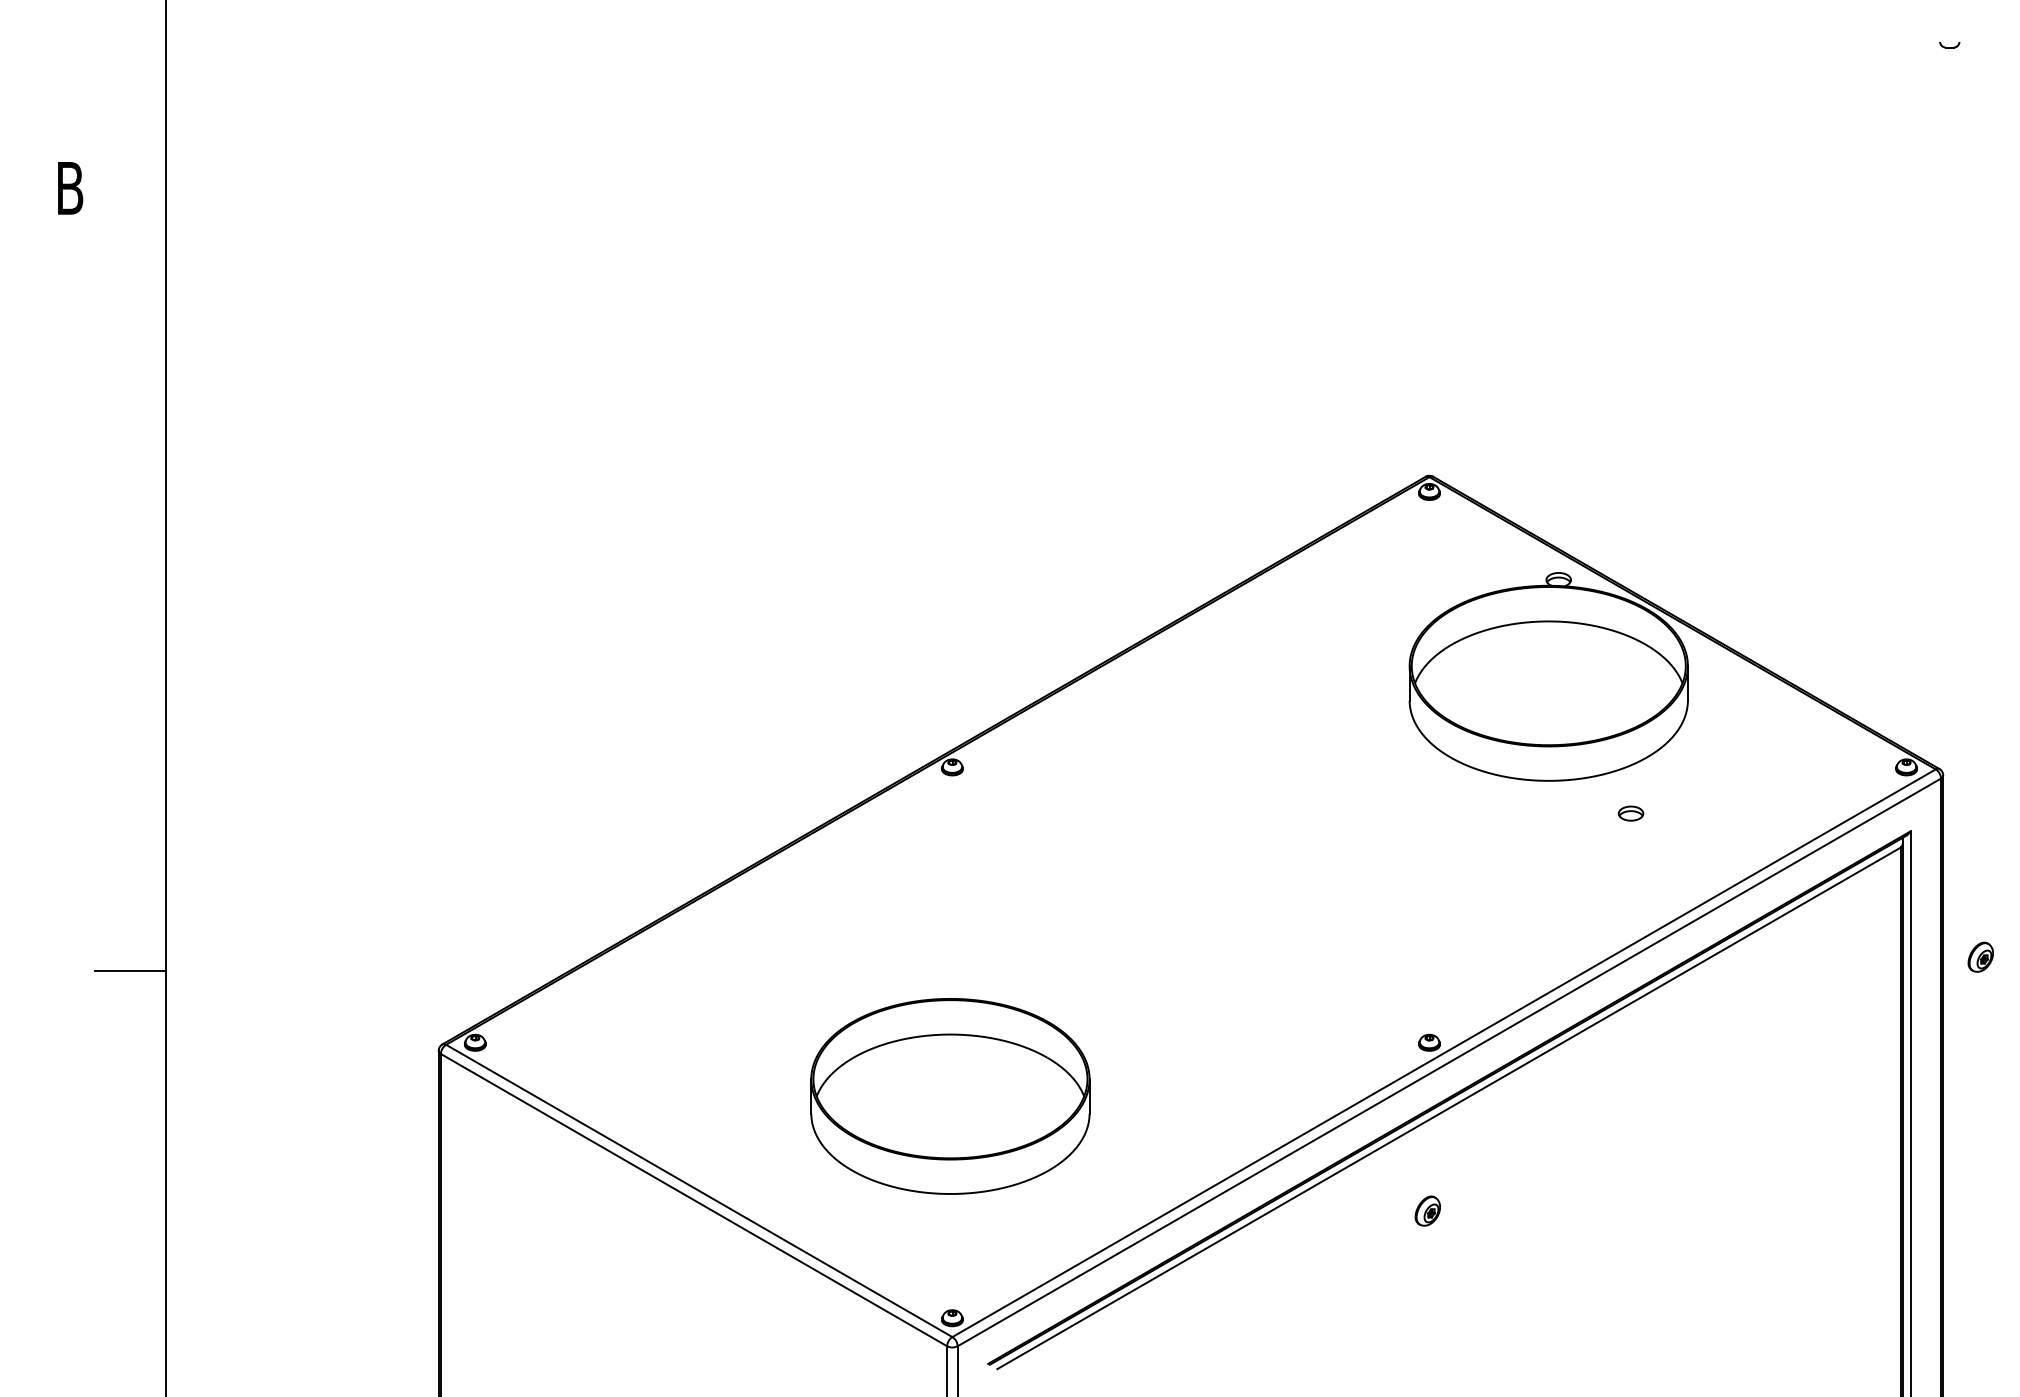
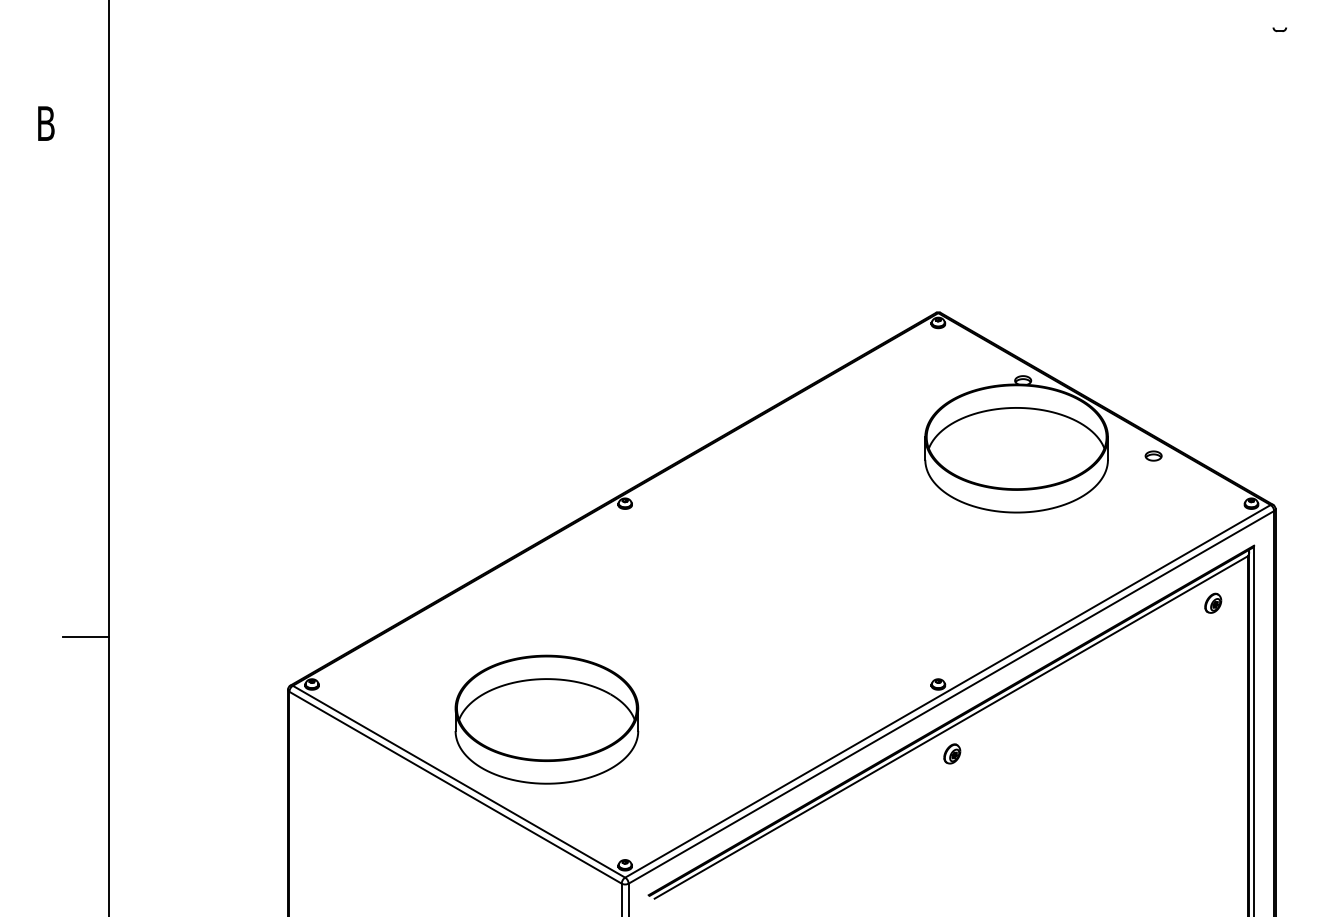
part: (1630, 812) -> (1153, 455), moved
part: (1981, 955) -> (1213, 602), moved
part: (949, 1096) -> (546, 719), moved
part: (1428, 1210) -> (952, 753), moved

